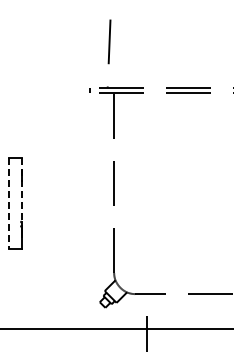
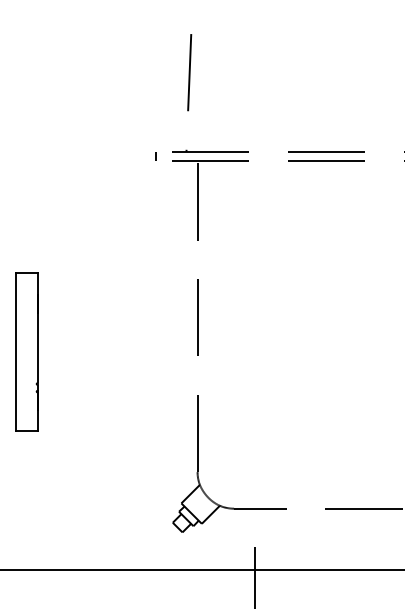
line: (21, 189) -> (37, 327), dashed -> solid
line: (9, 203) -> (16, 352), dashed -> solid

